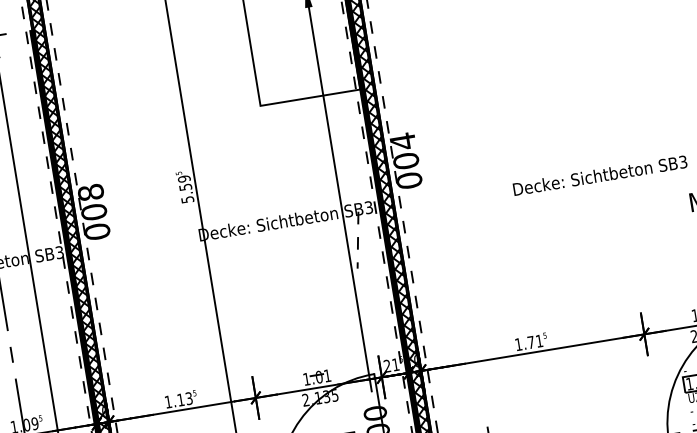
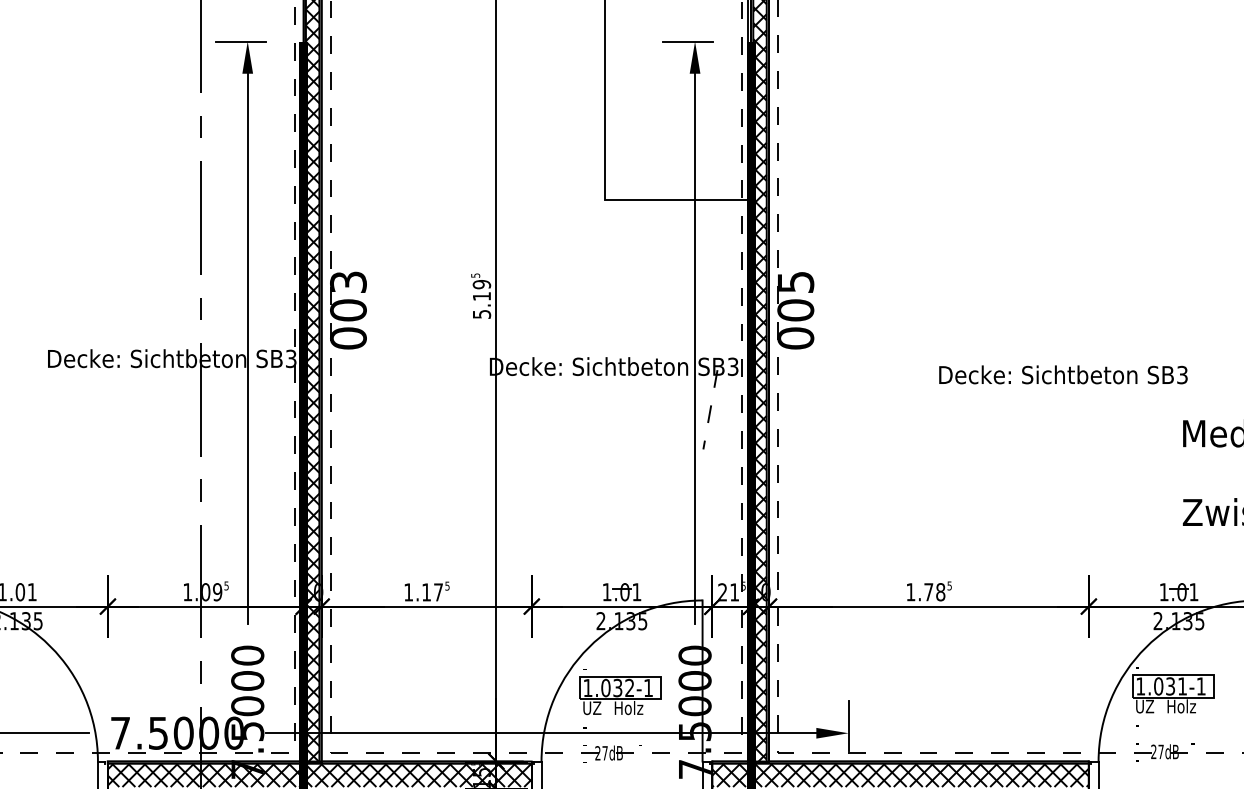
text: (403, 141) -> (796, 282), 004 -> 005
text: (186, 187) -> (482, 296), 5.59 -> 5.19
text: (91, 192) -> (348, 282), 008 -> 003
text: (539, 341) -> (940, 592), 1.71 -> 1.78
text: (189, 398) -> (438, 592), 1.13 -> 1.17

